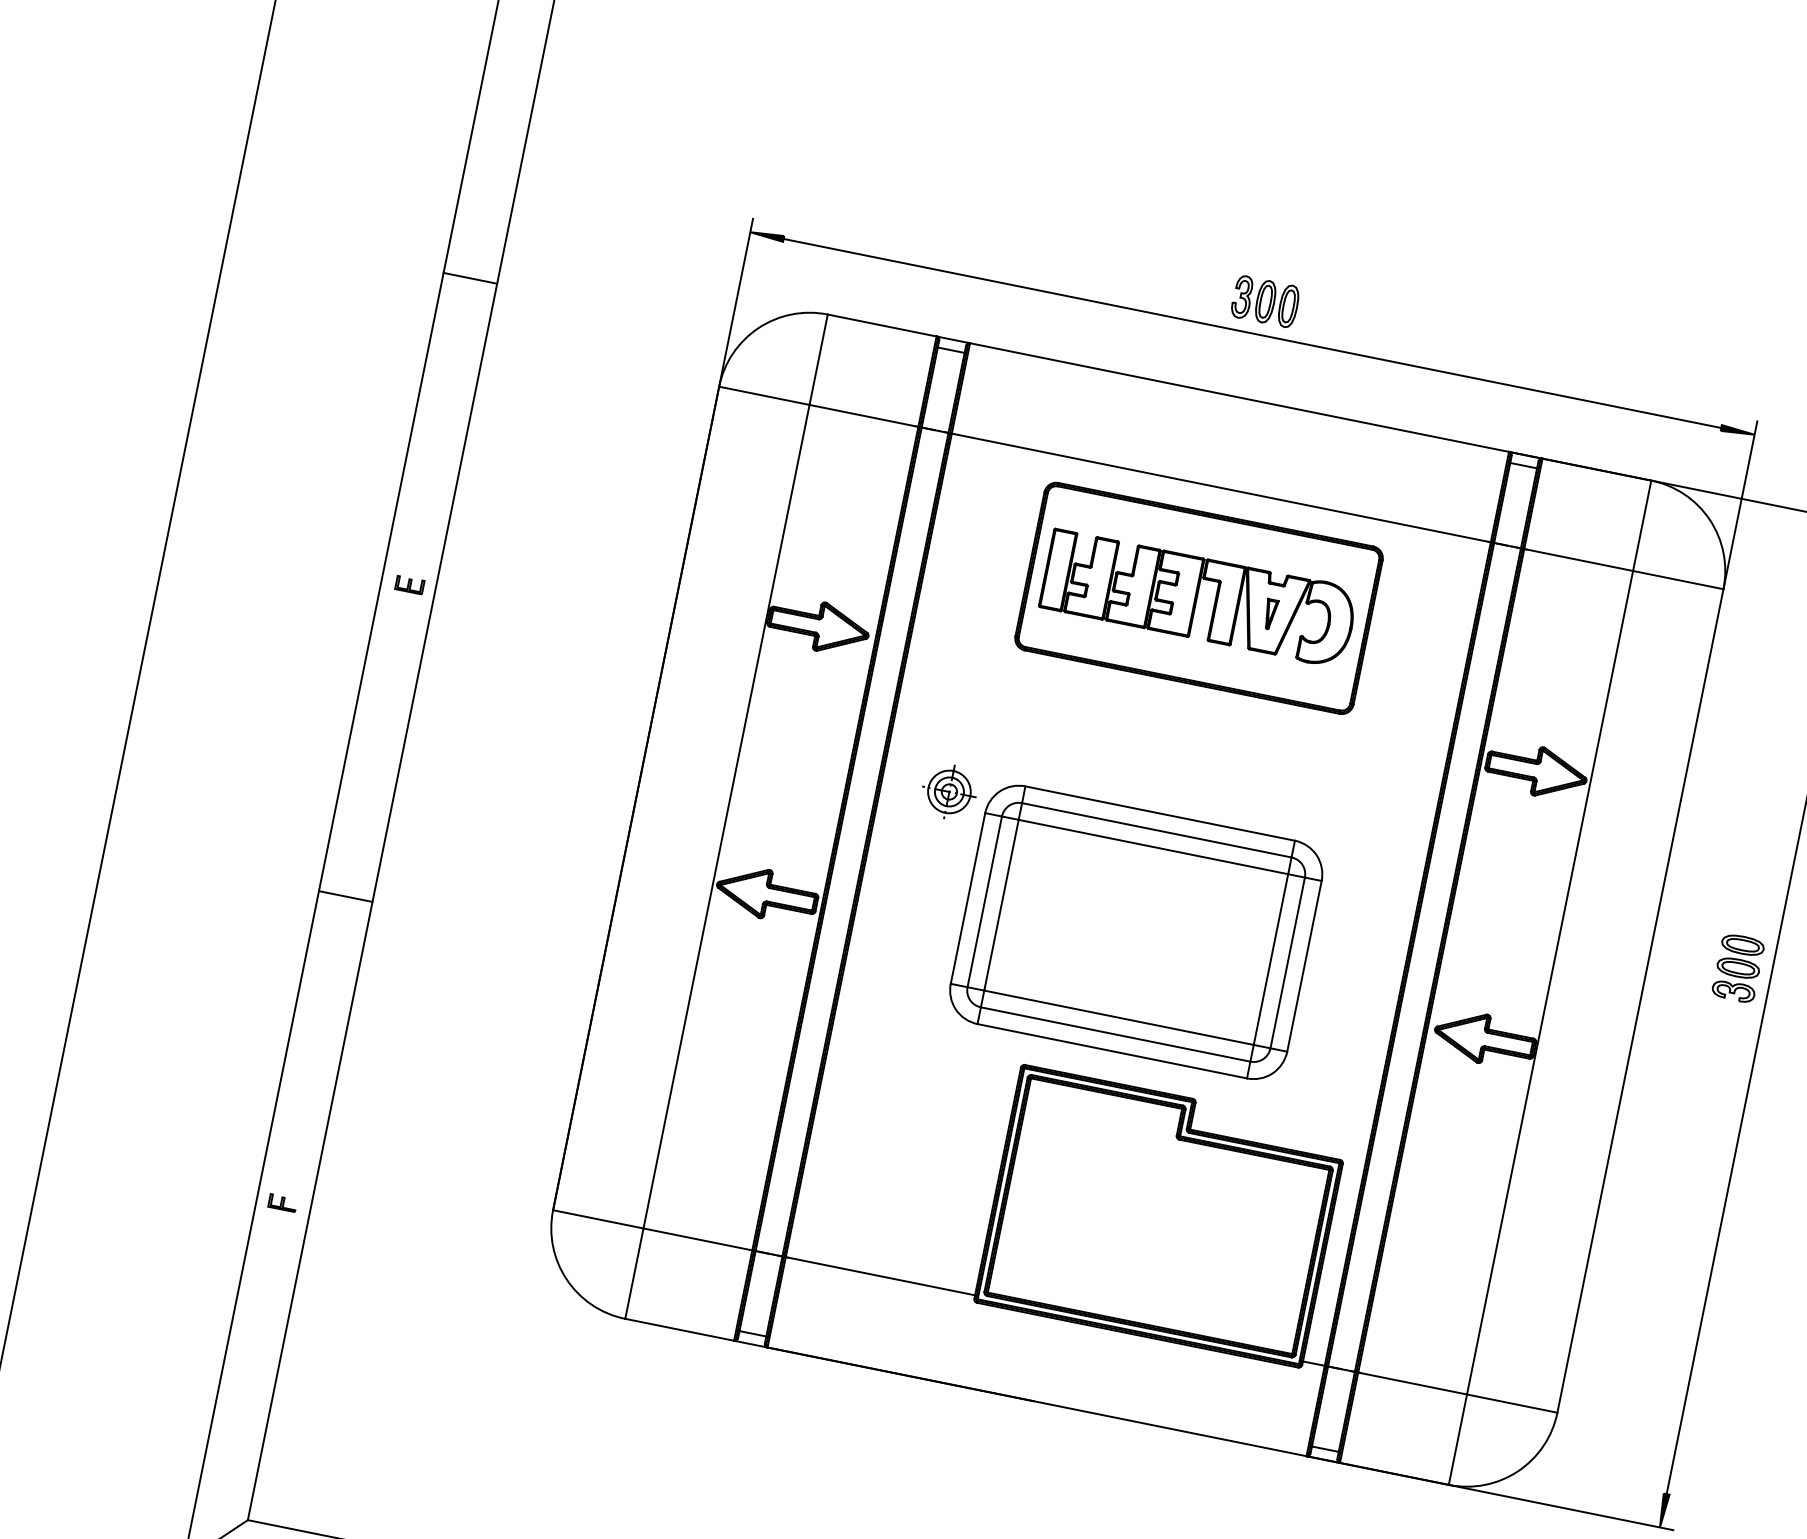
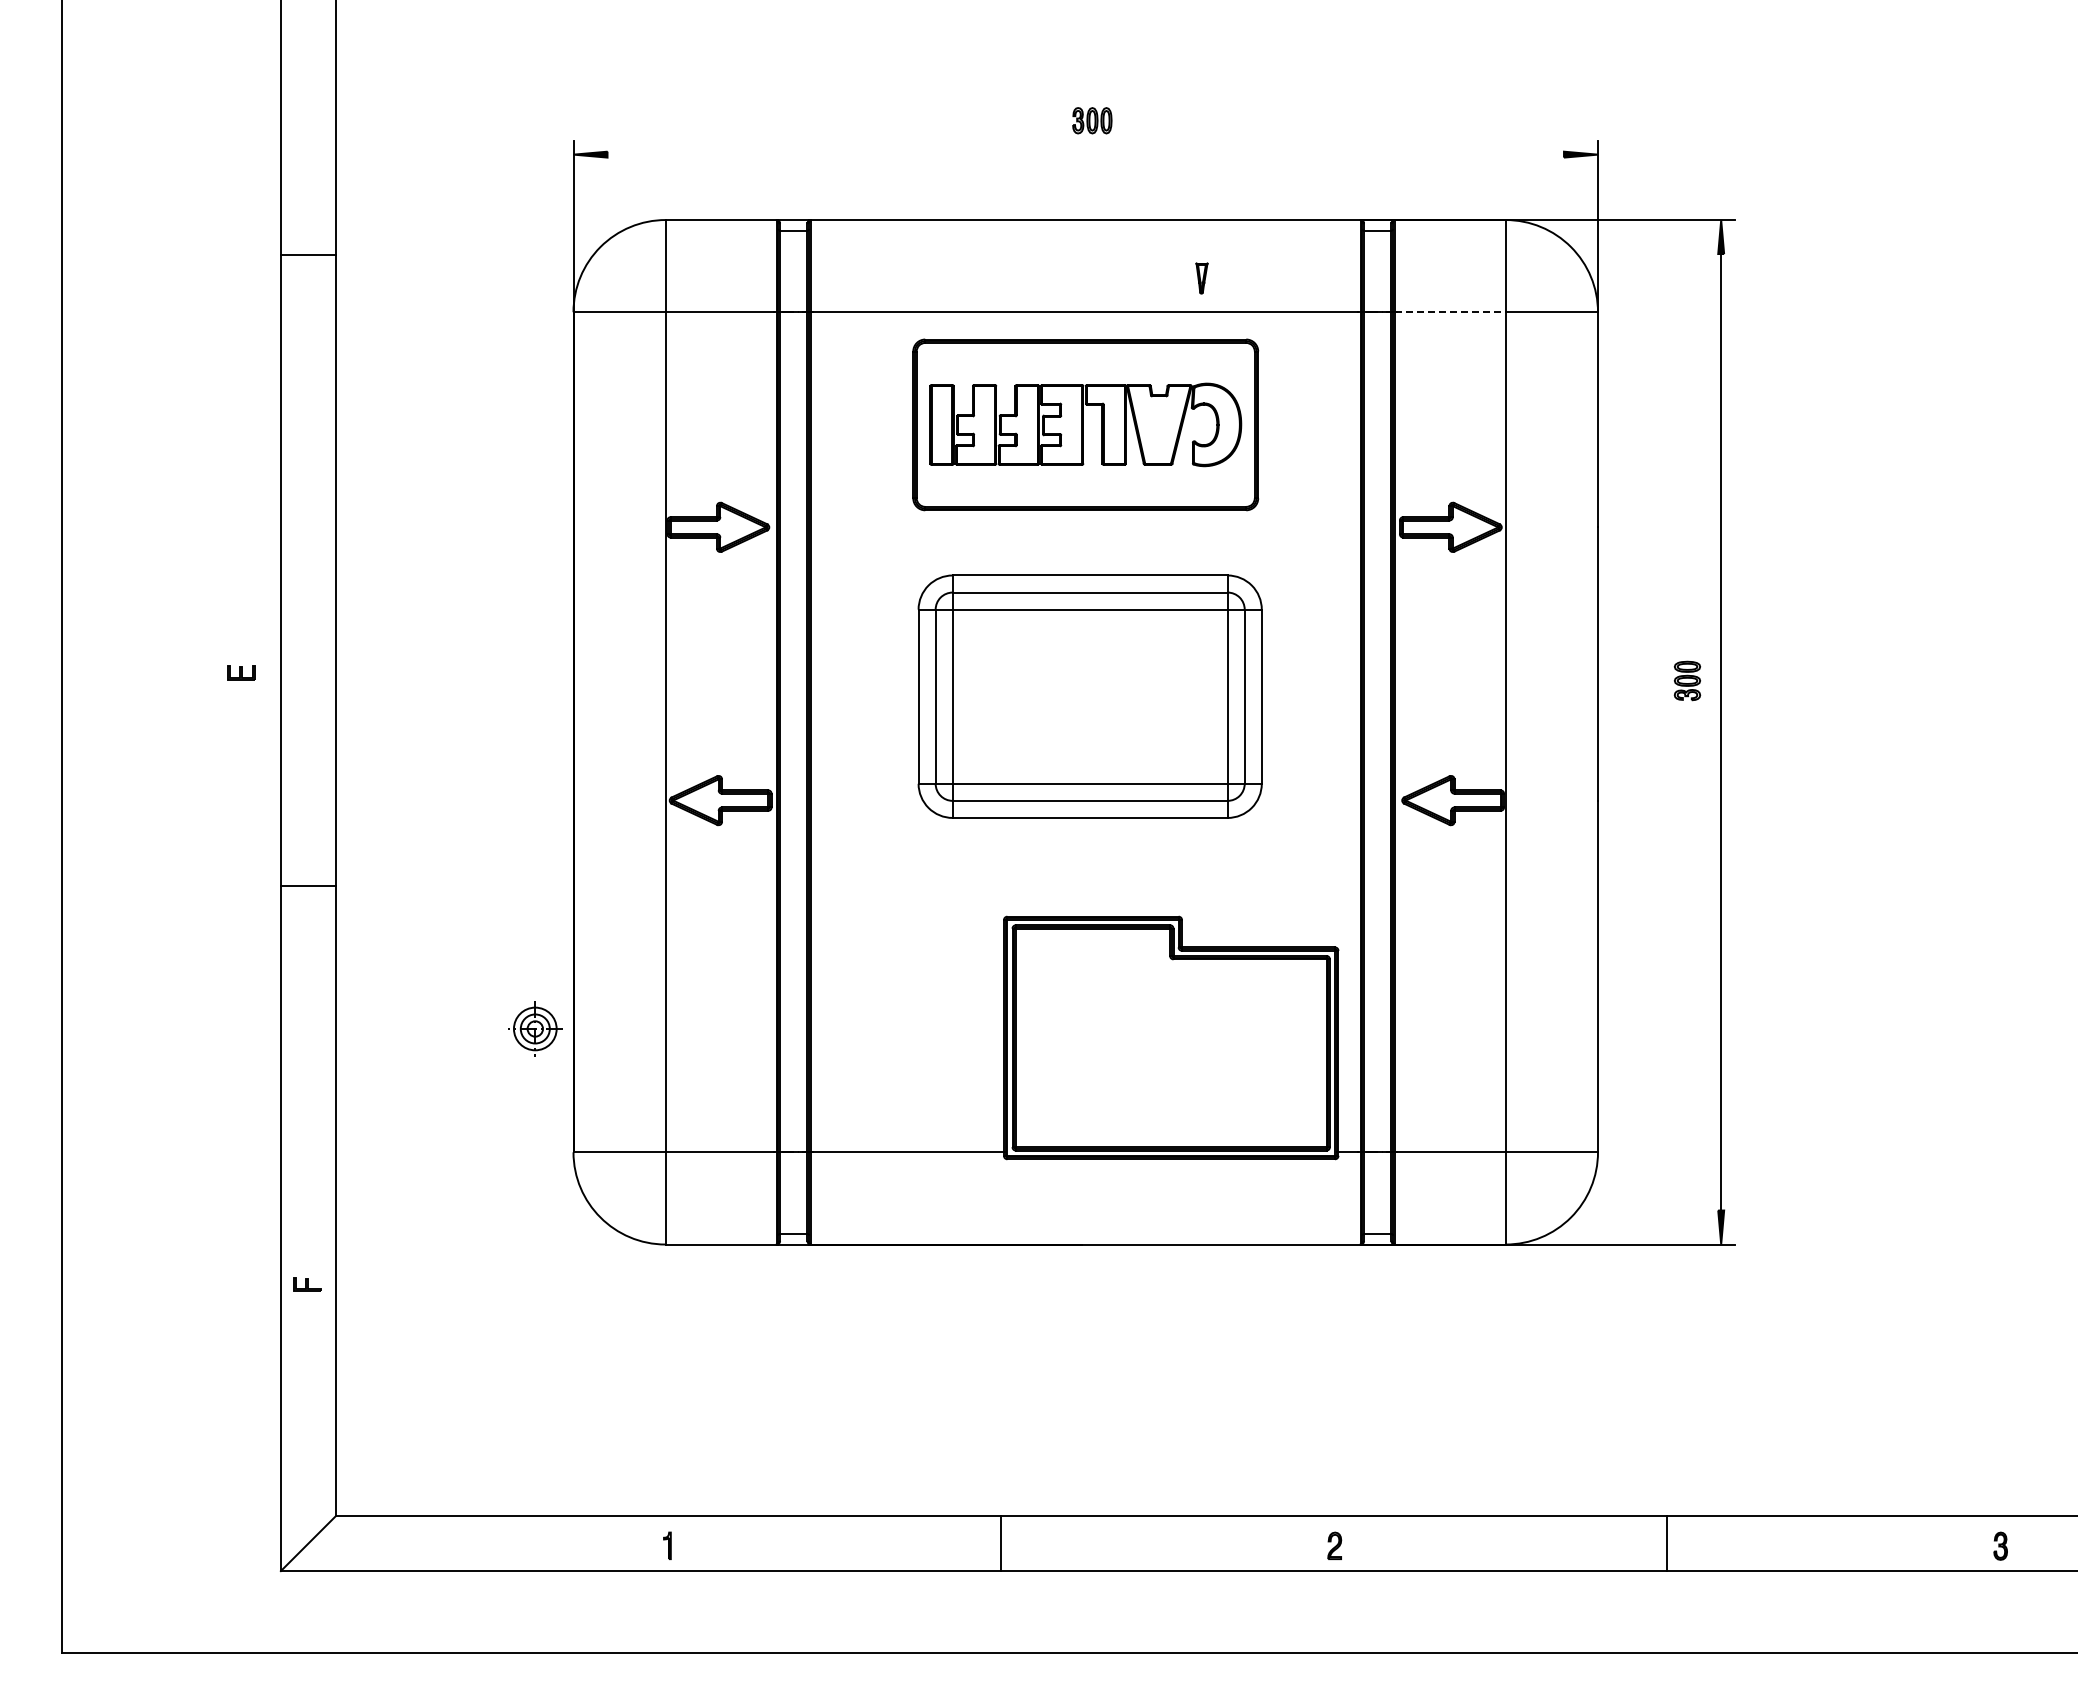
part: (1265, 301) -> (1092, 120), size x0.6
line: (1252, 333) -> (1085, 154), removed
line: (1578, 560) -> (1450, 312), solid -> dashed
part: (409, 584) -> (241, 672), moved
part: (1270, 614) -> (1201, 278), moved
part: (949, 791) -> (535, 1028), moved
part: (1135, 932) -> (1089, 696), moved
part: (1738, 967) -> (1687, 680), size x0.6
part: (283, 1202) -> (307, 1284), moved

